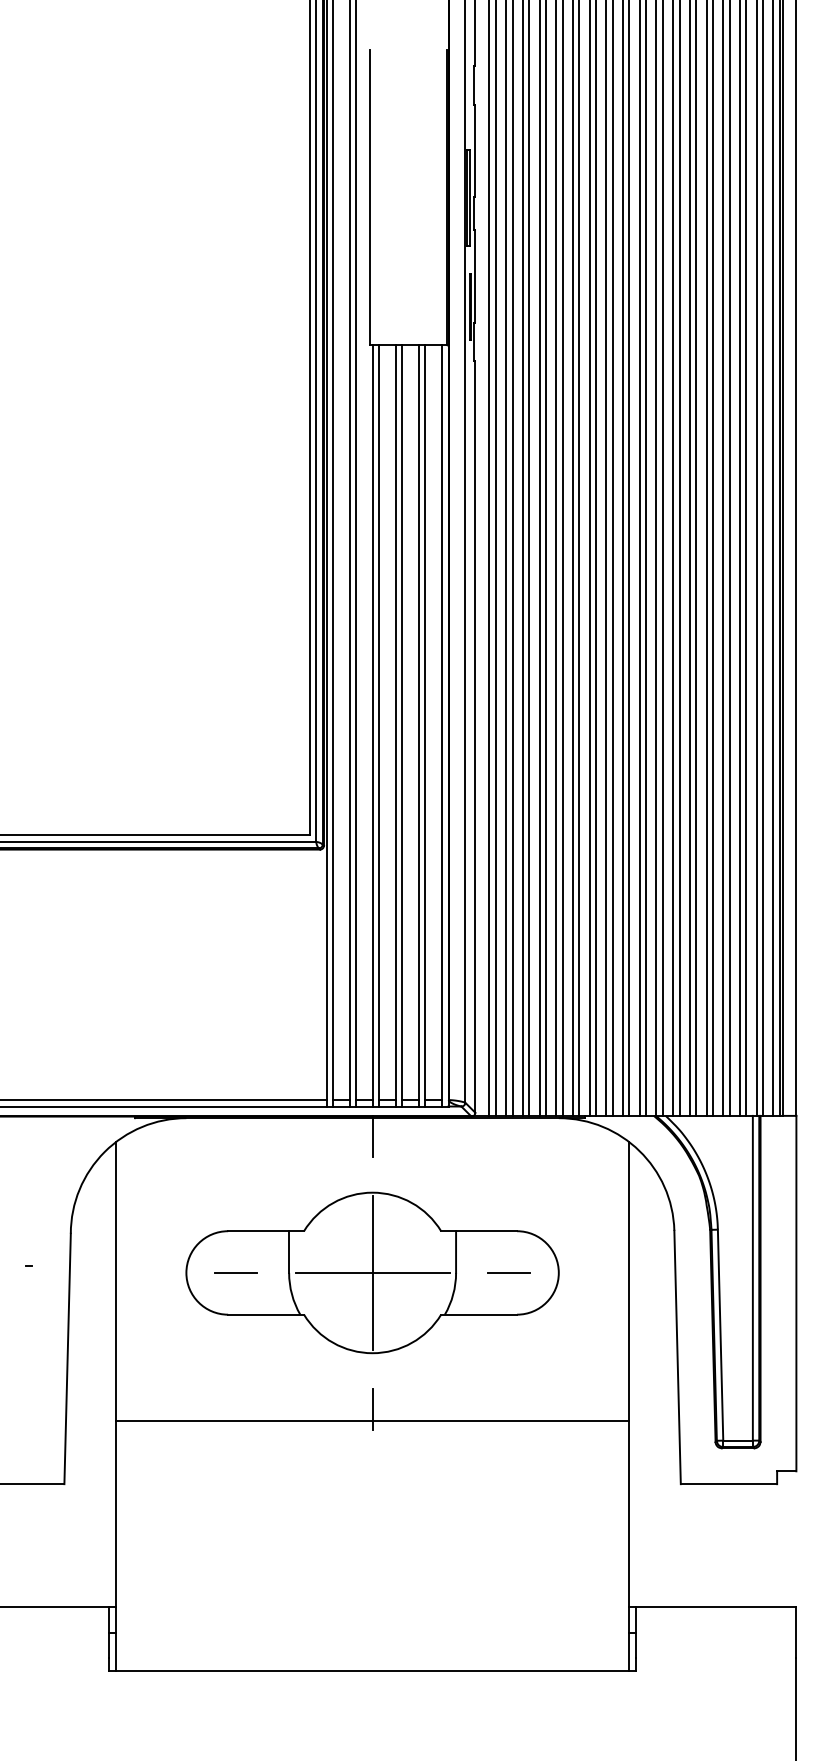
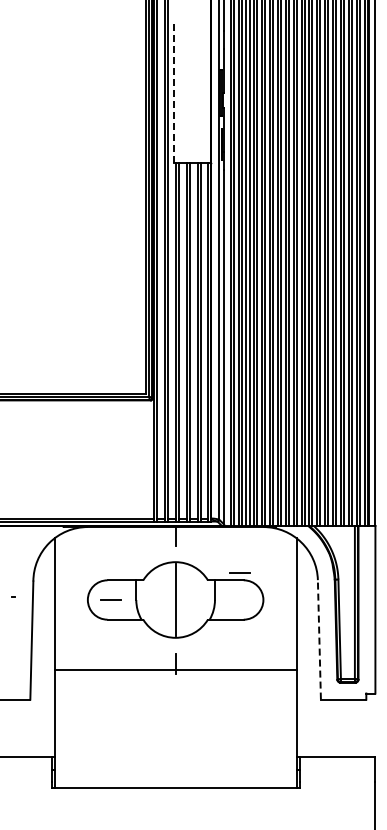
line: (370, 198) -> (174, 93), solid -> dashed
line: (508, 1271) -> (239, 572), moved
line: (372, 1274) -> (175, 600), removed
line: (677, 1356) -> (319, 639), solid -> dashed

